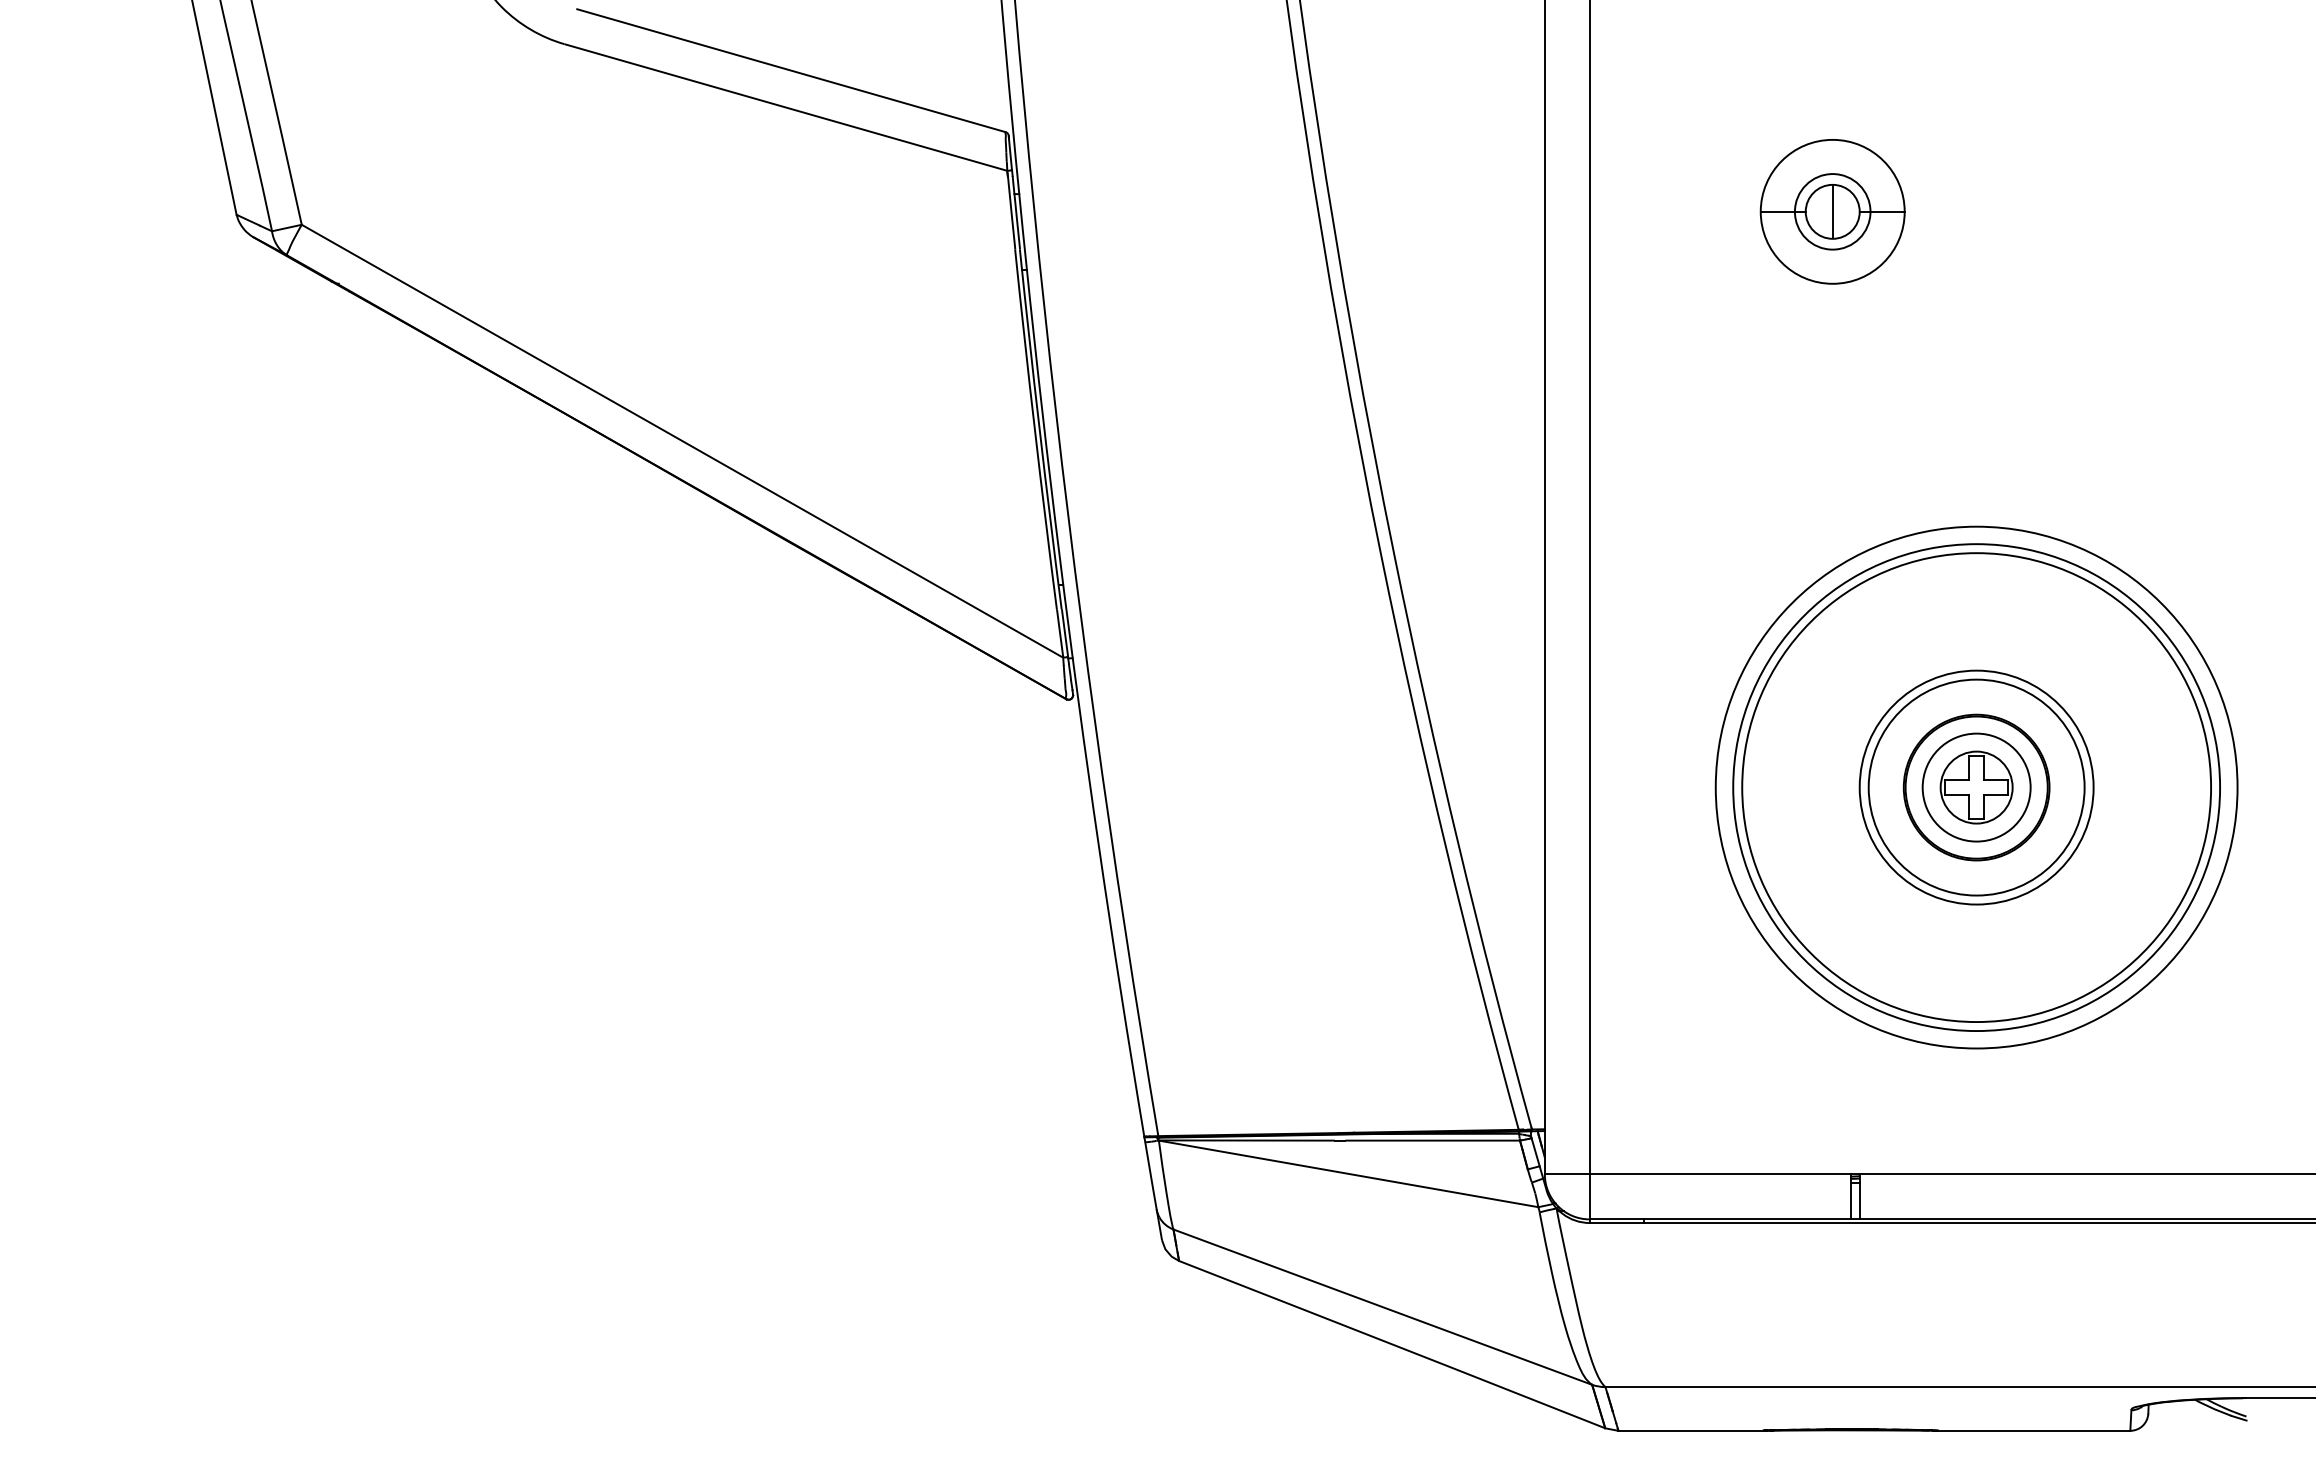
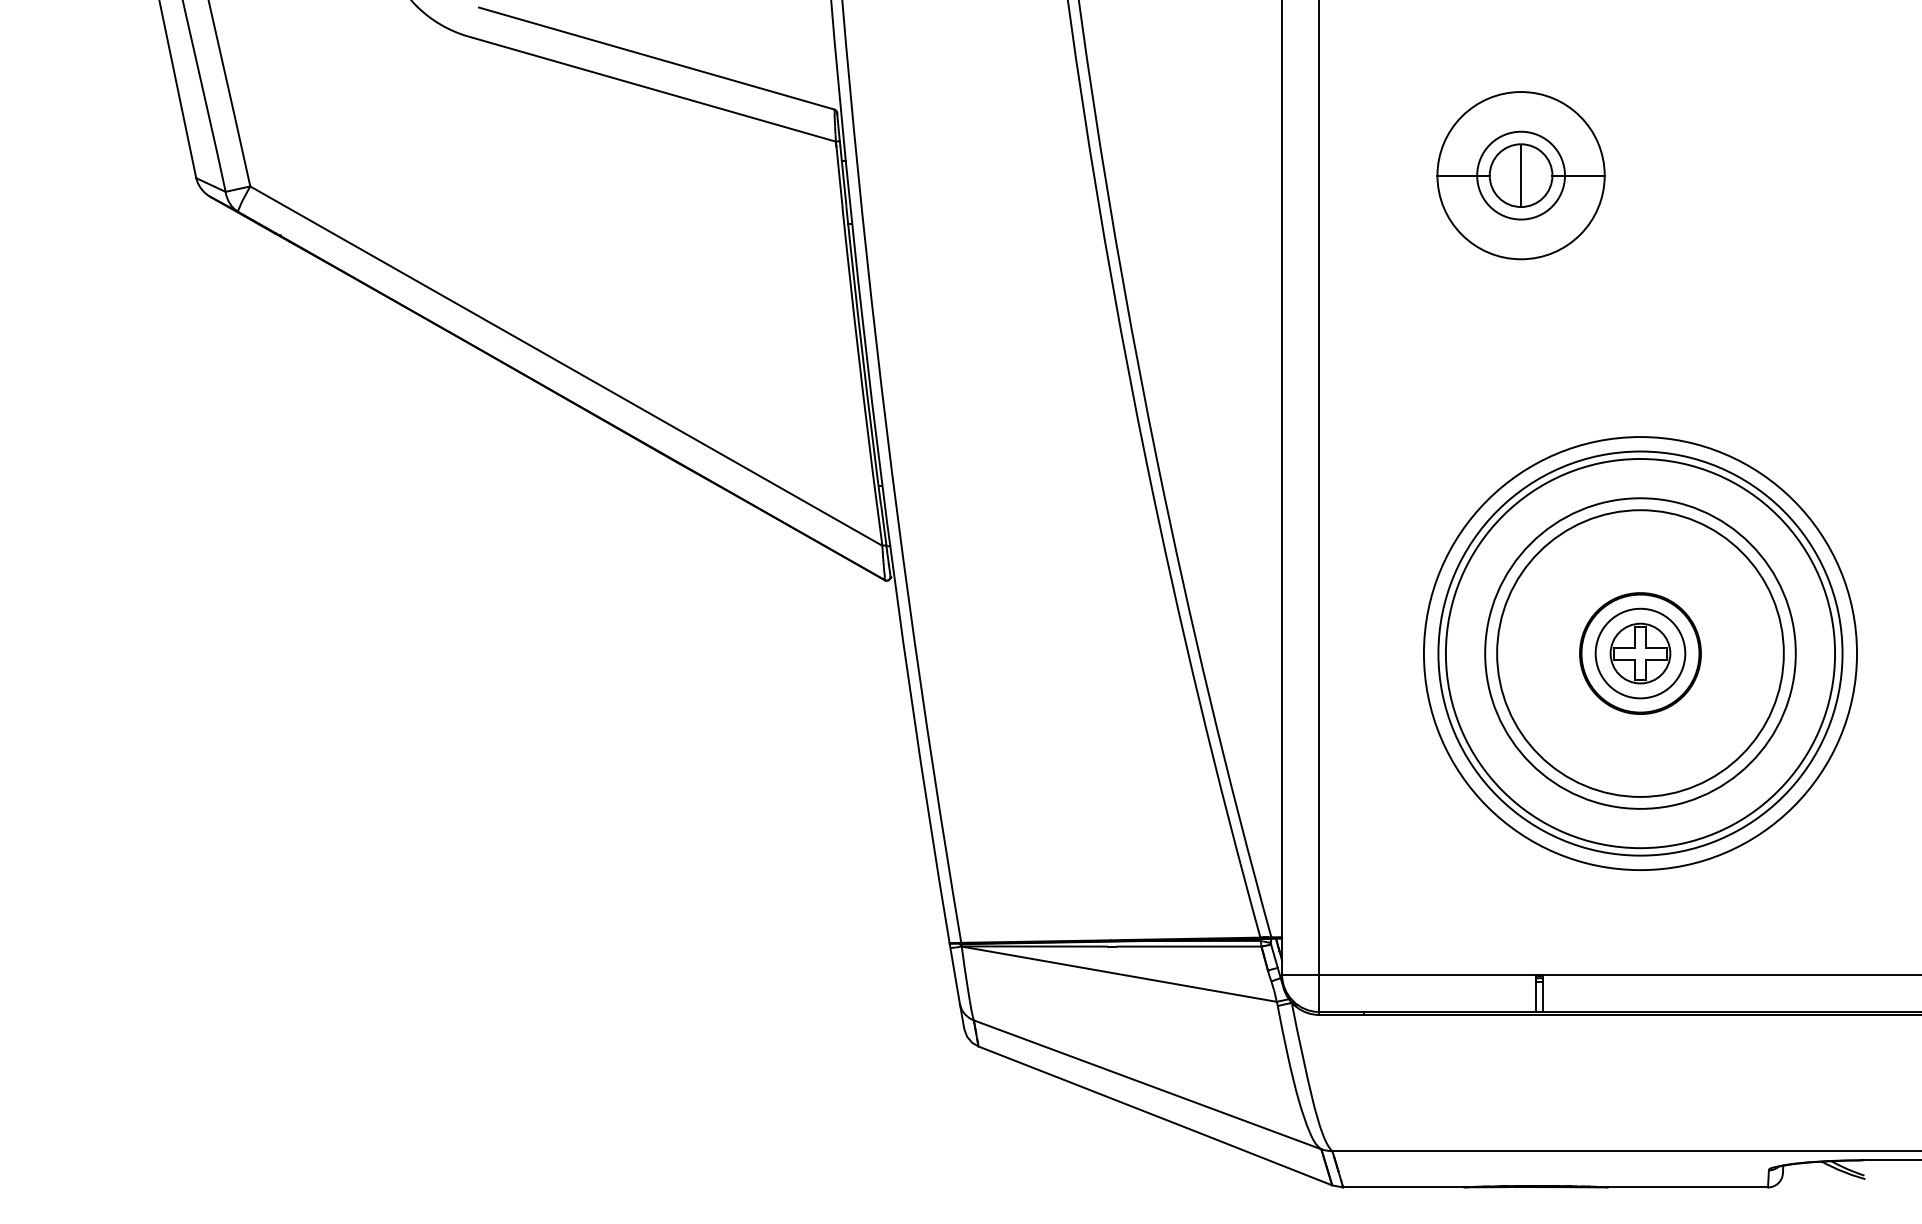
part: (1832, 211) -> (1520, 175), size x1.4
circle: (1976, 787) -> (1640, 653), size x1.6
circle: (1976, 787) -> (1640, 653), size x1.6

